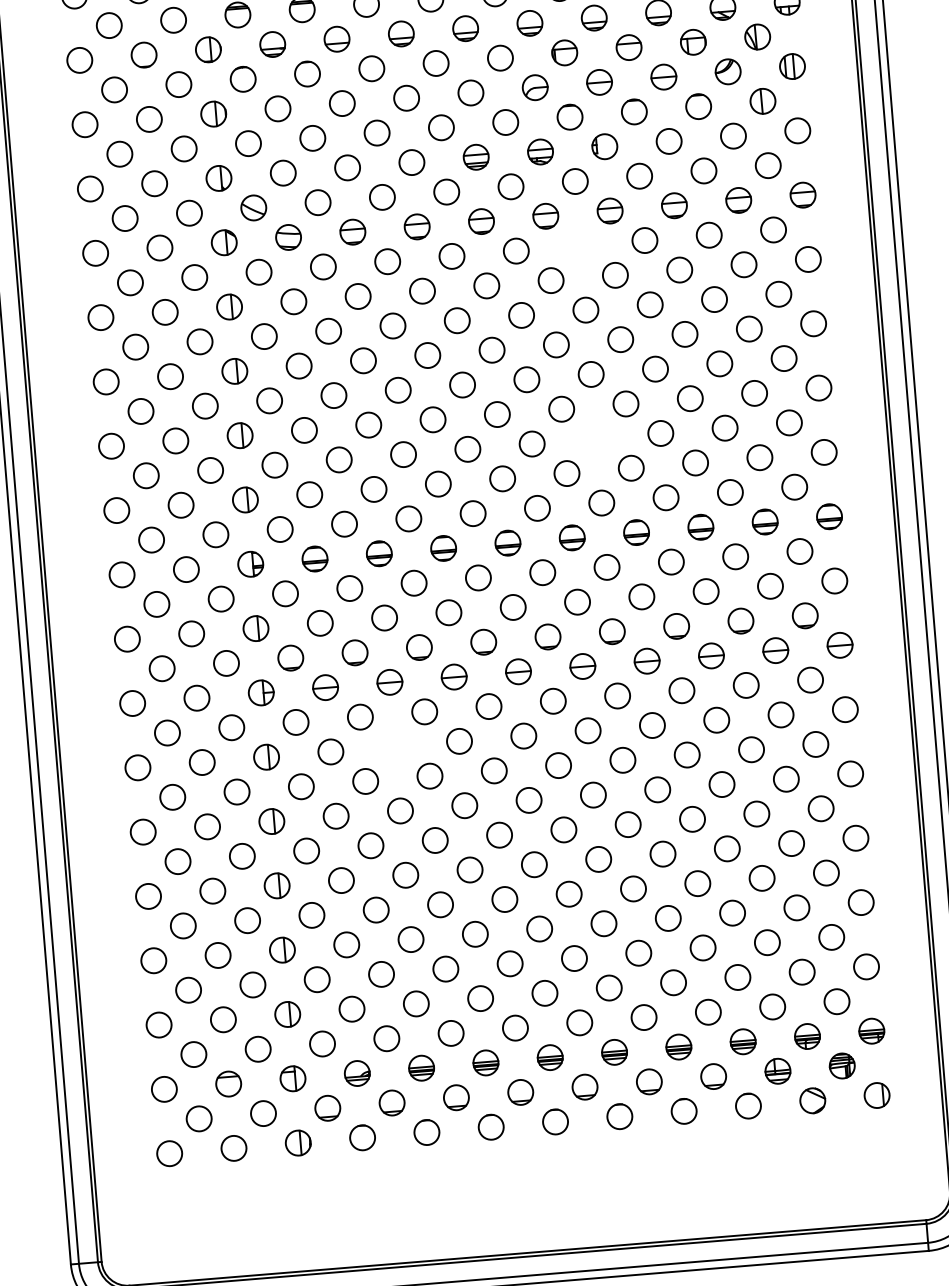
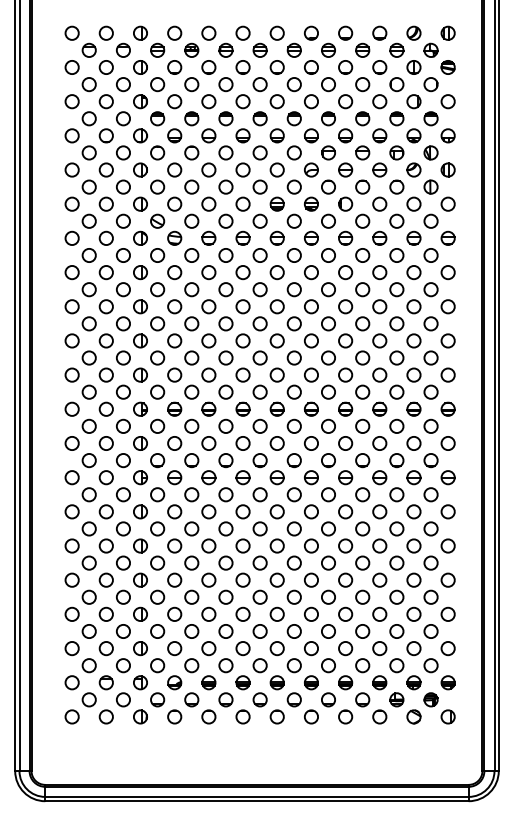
circle: (580, 245) -> (328, 255), added
circle: (596, 437) -> (328, 357), added
circle: (394, 746) -> (208, 511), added

